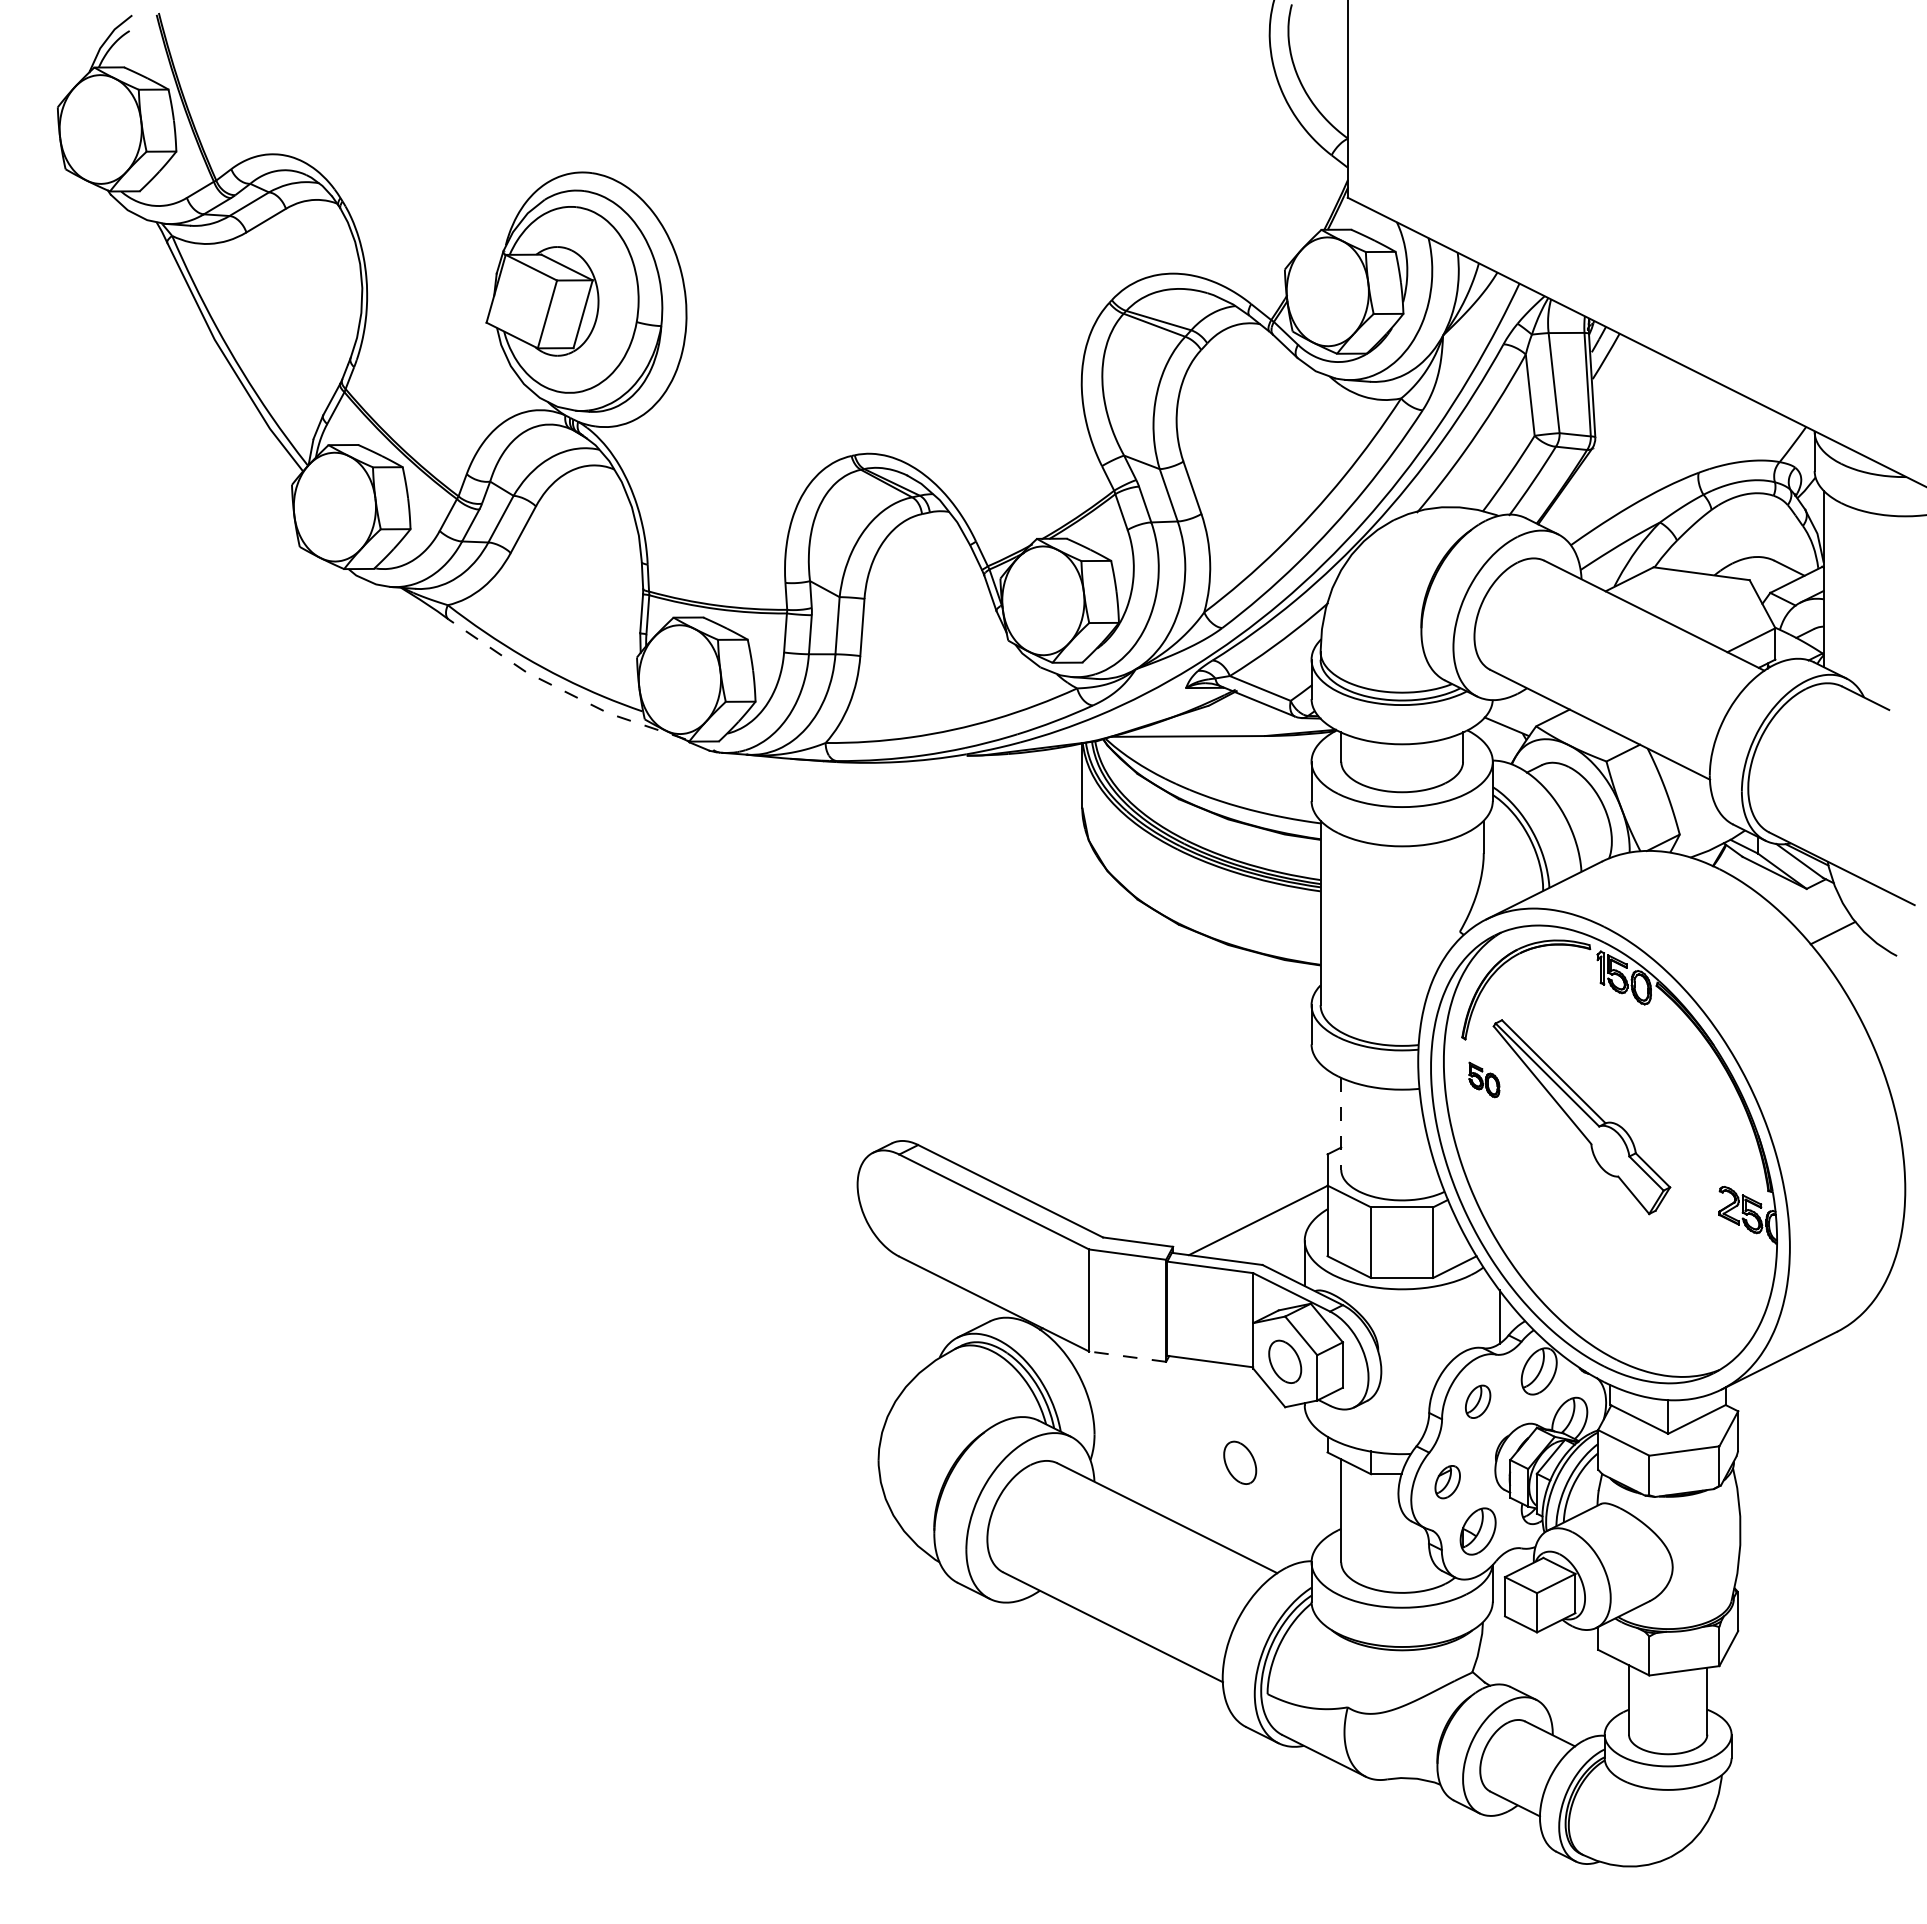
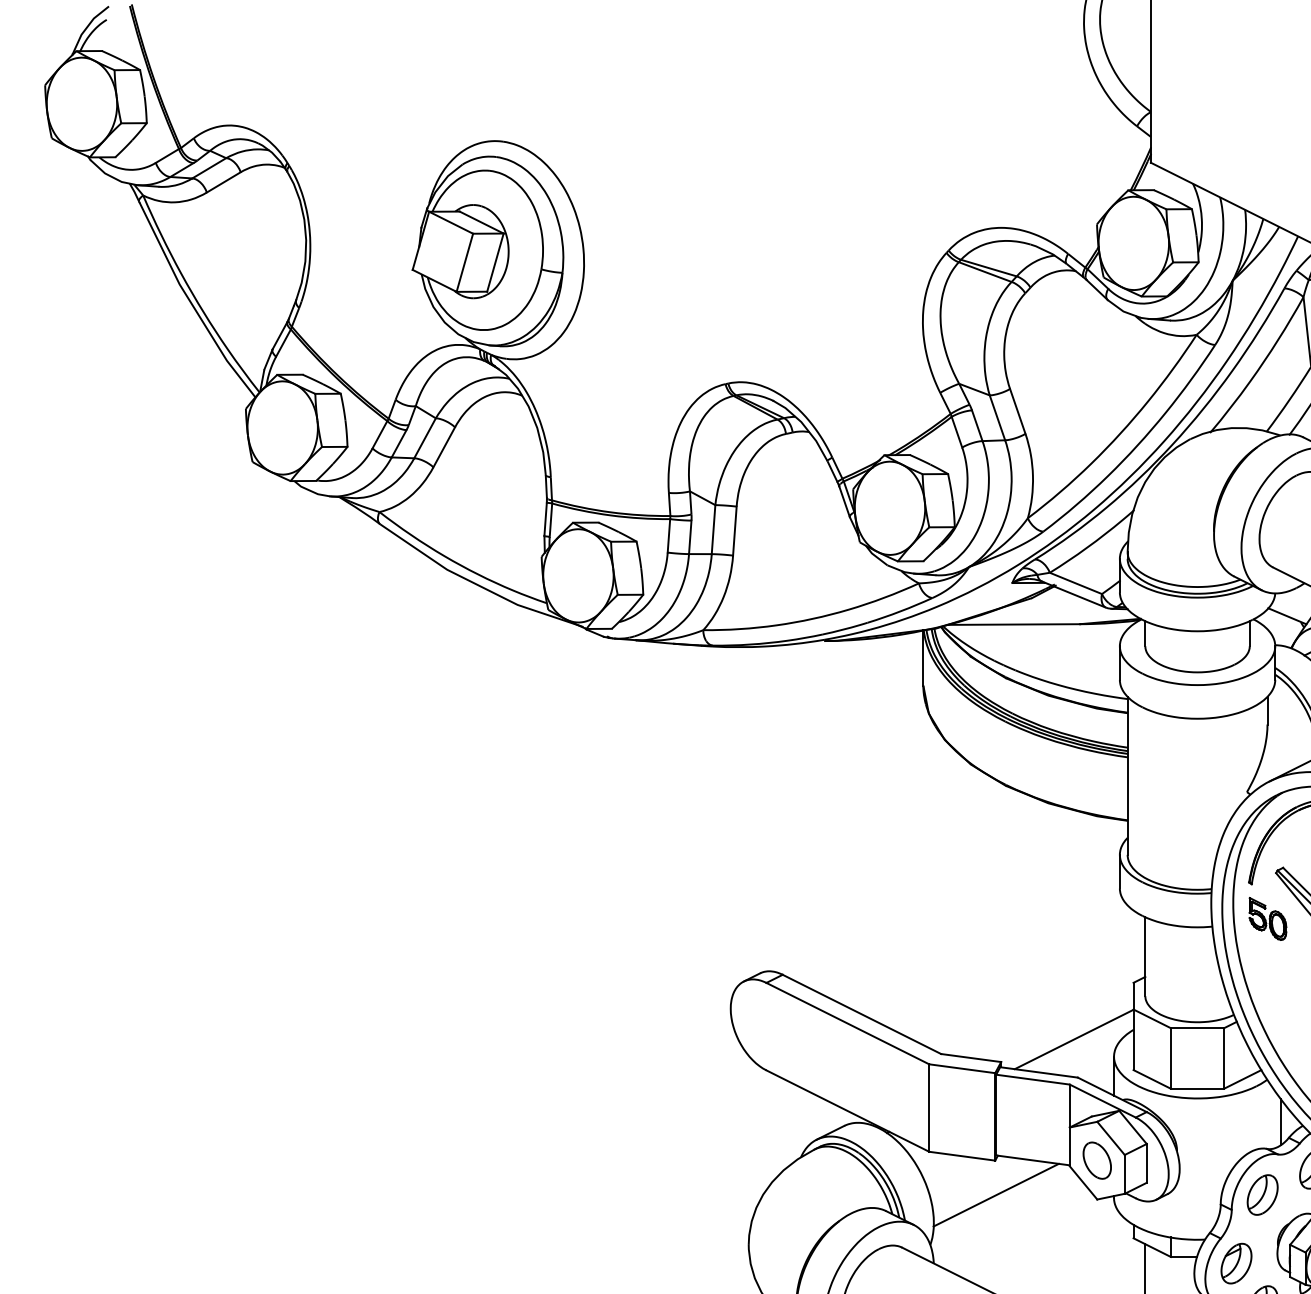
line: (561, 689) -> (476, 584), dashed -> solid
part: (1484, 1079) -> (1268, 918), size x1.43
line: (1341, 1124) -> (1145, 957), dashed -> solid
line: (1127, 1356) -> (962, 1156), dashed -> solid
line: (1167, 1401) -> (996, 1194), added
part: (1477, 1401) -> (1262, 1194), size x1.43
part: (1240, 1462) -> (1058, 1246), removed
part: (1447, 1482) -> (1236, 1264), size x1.43

